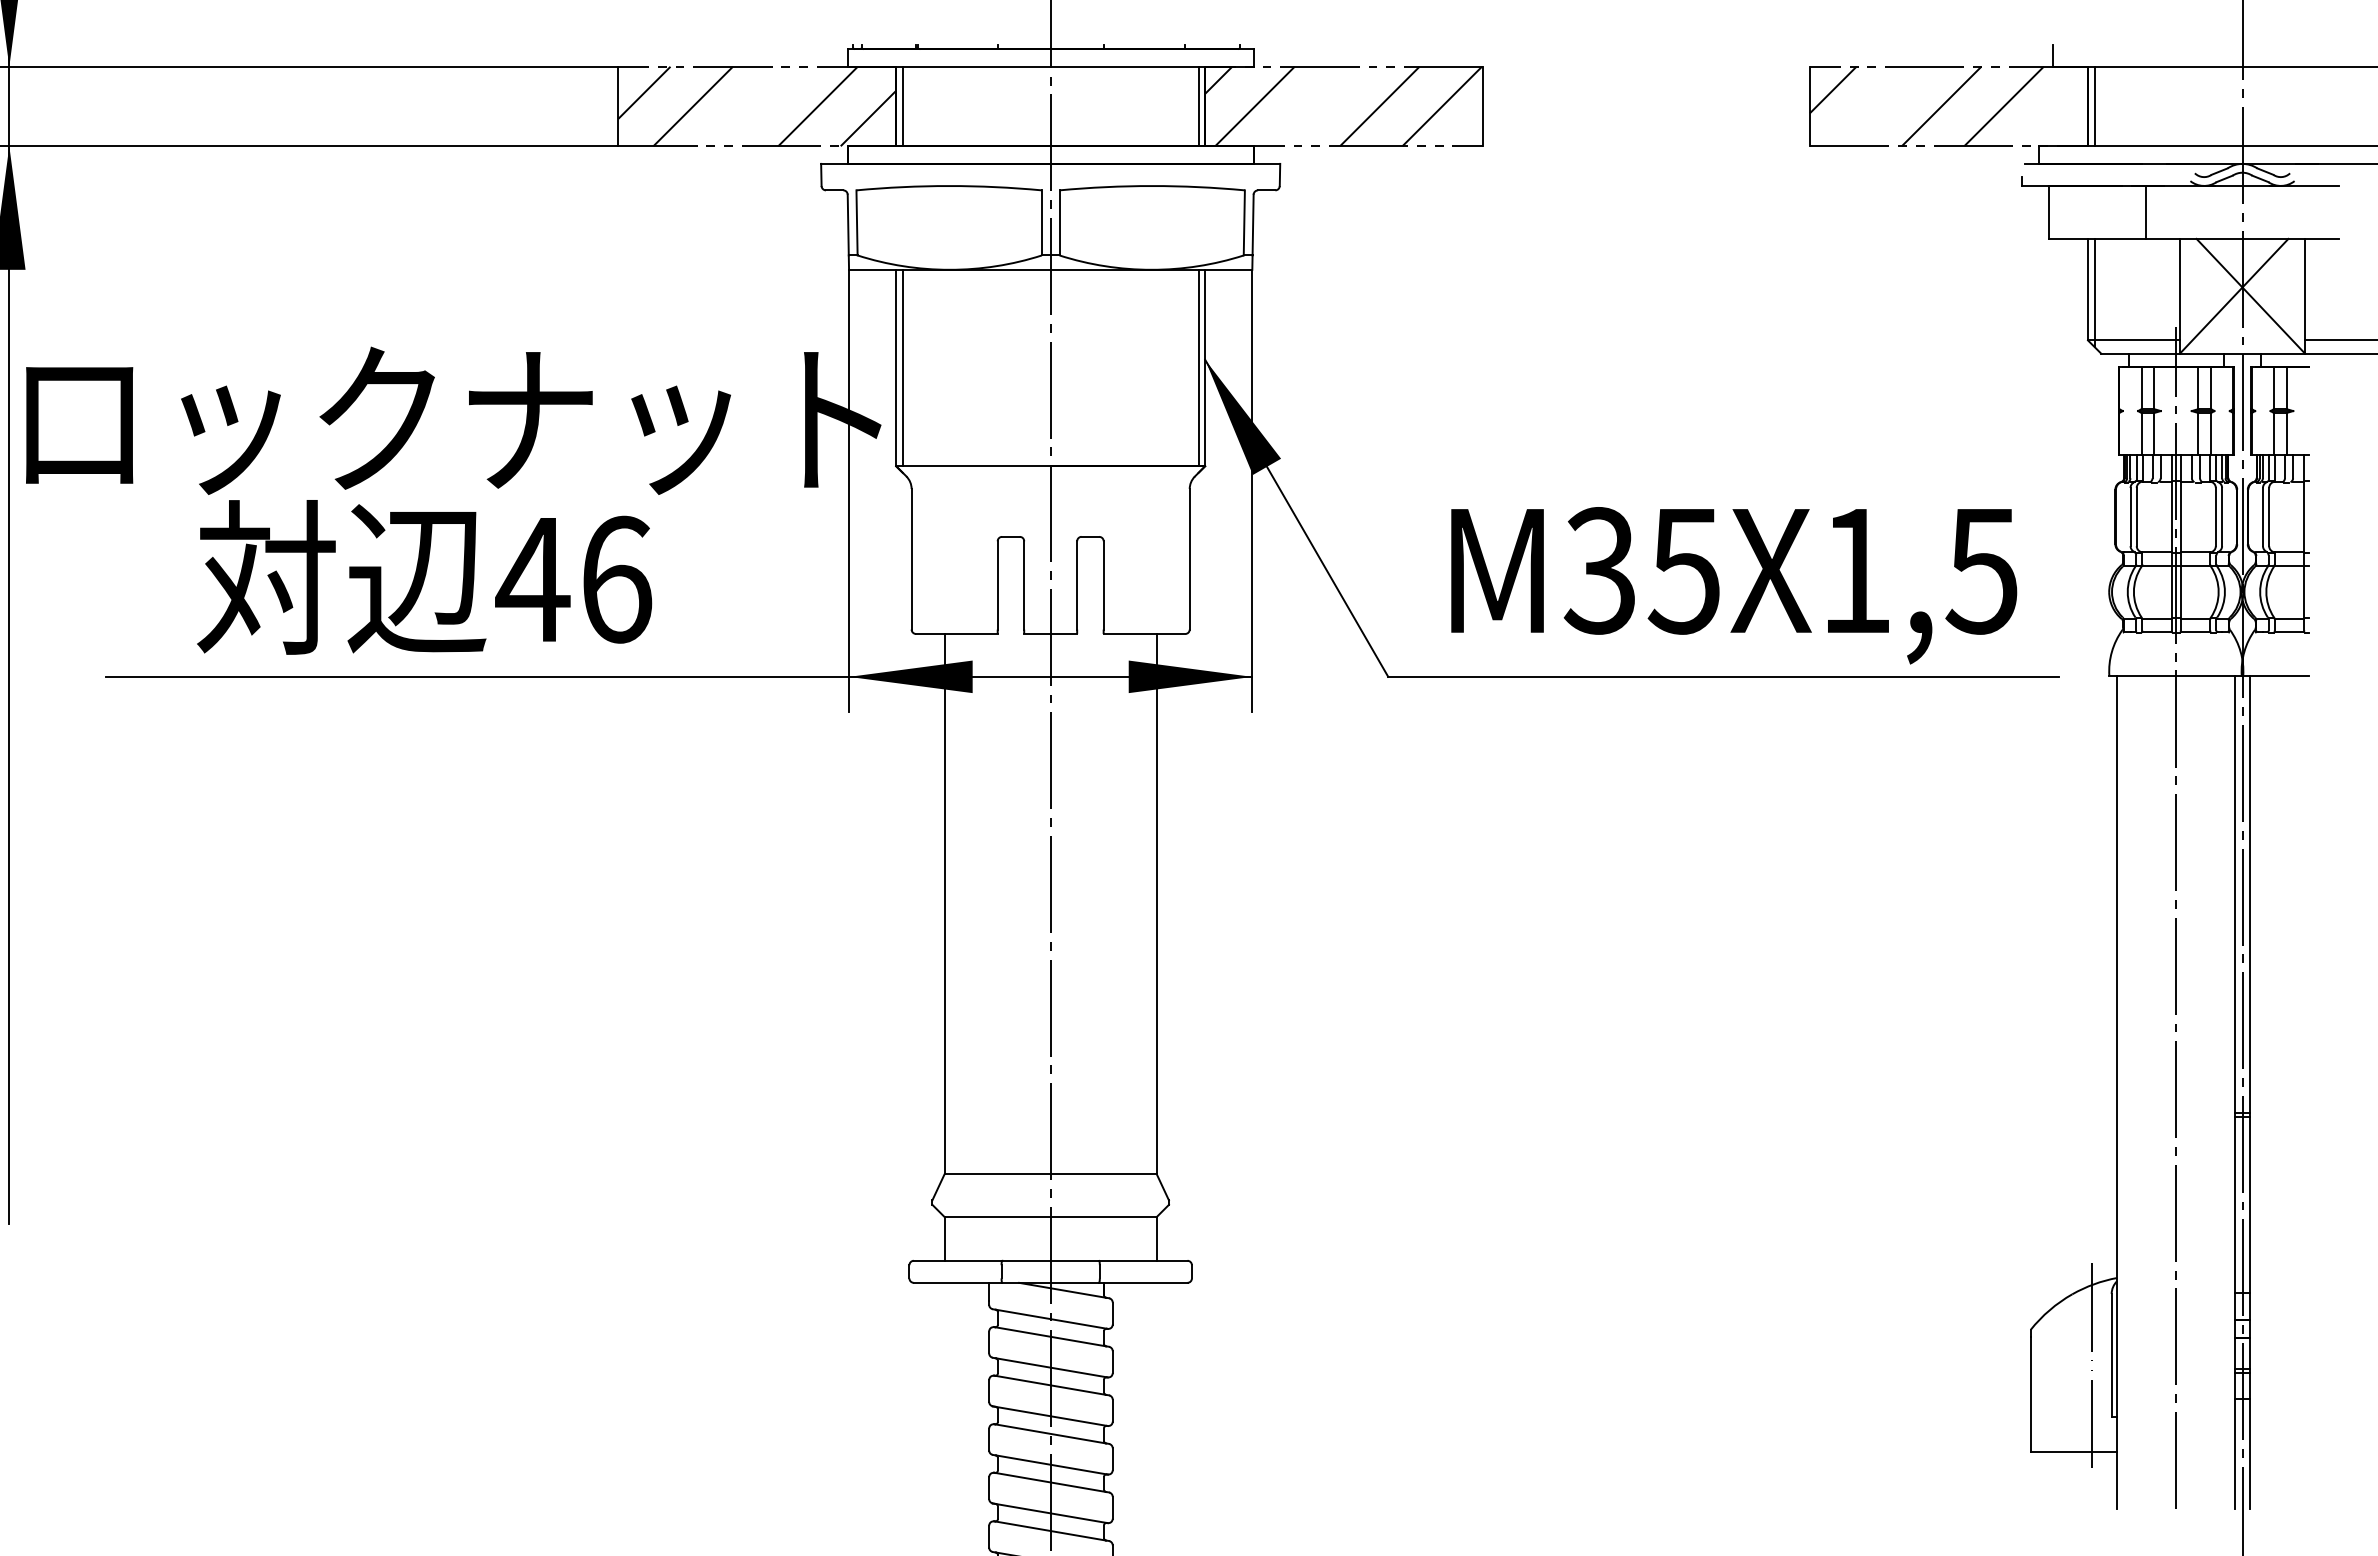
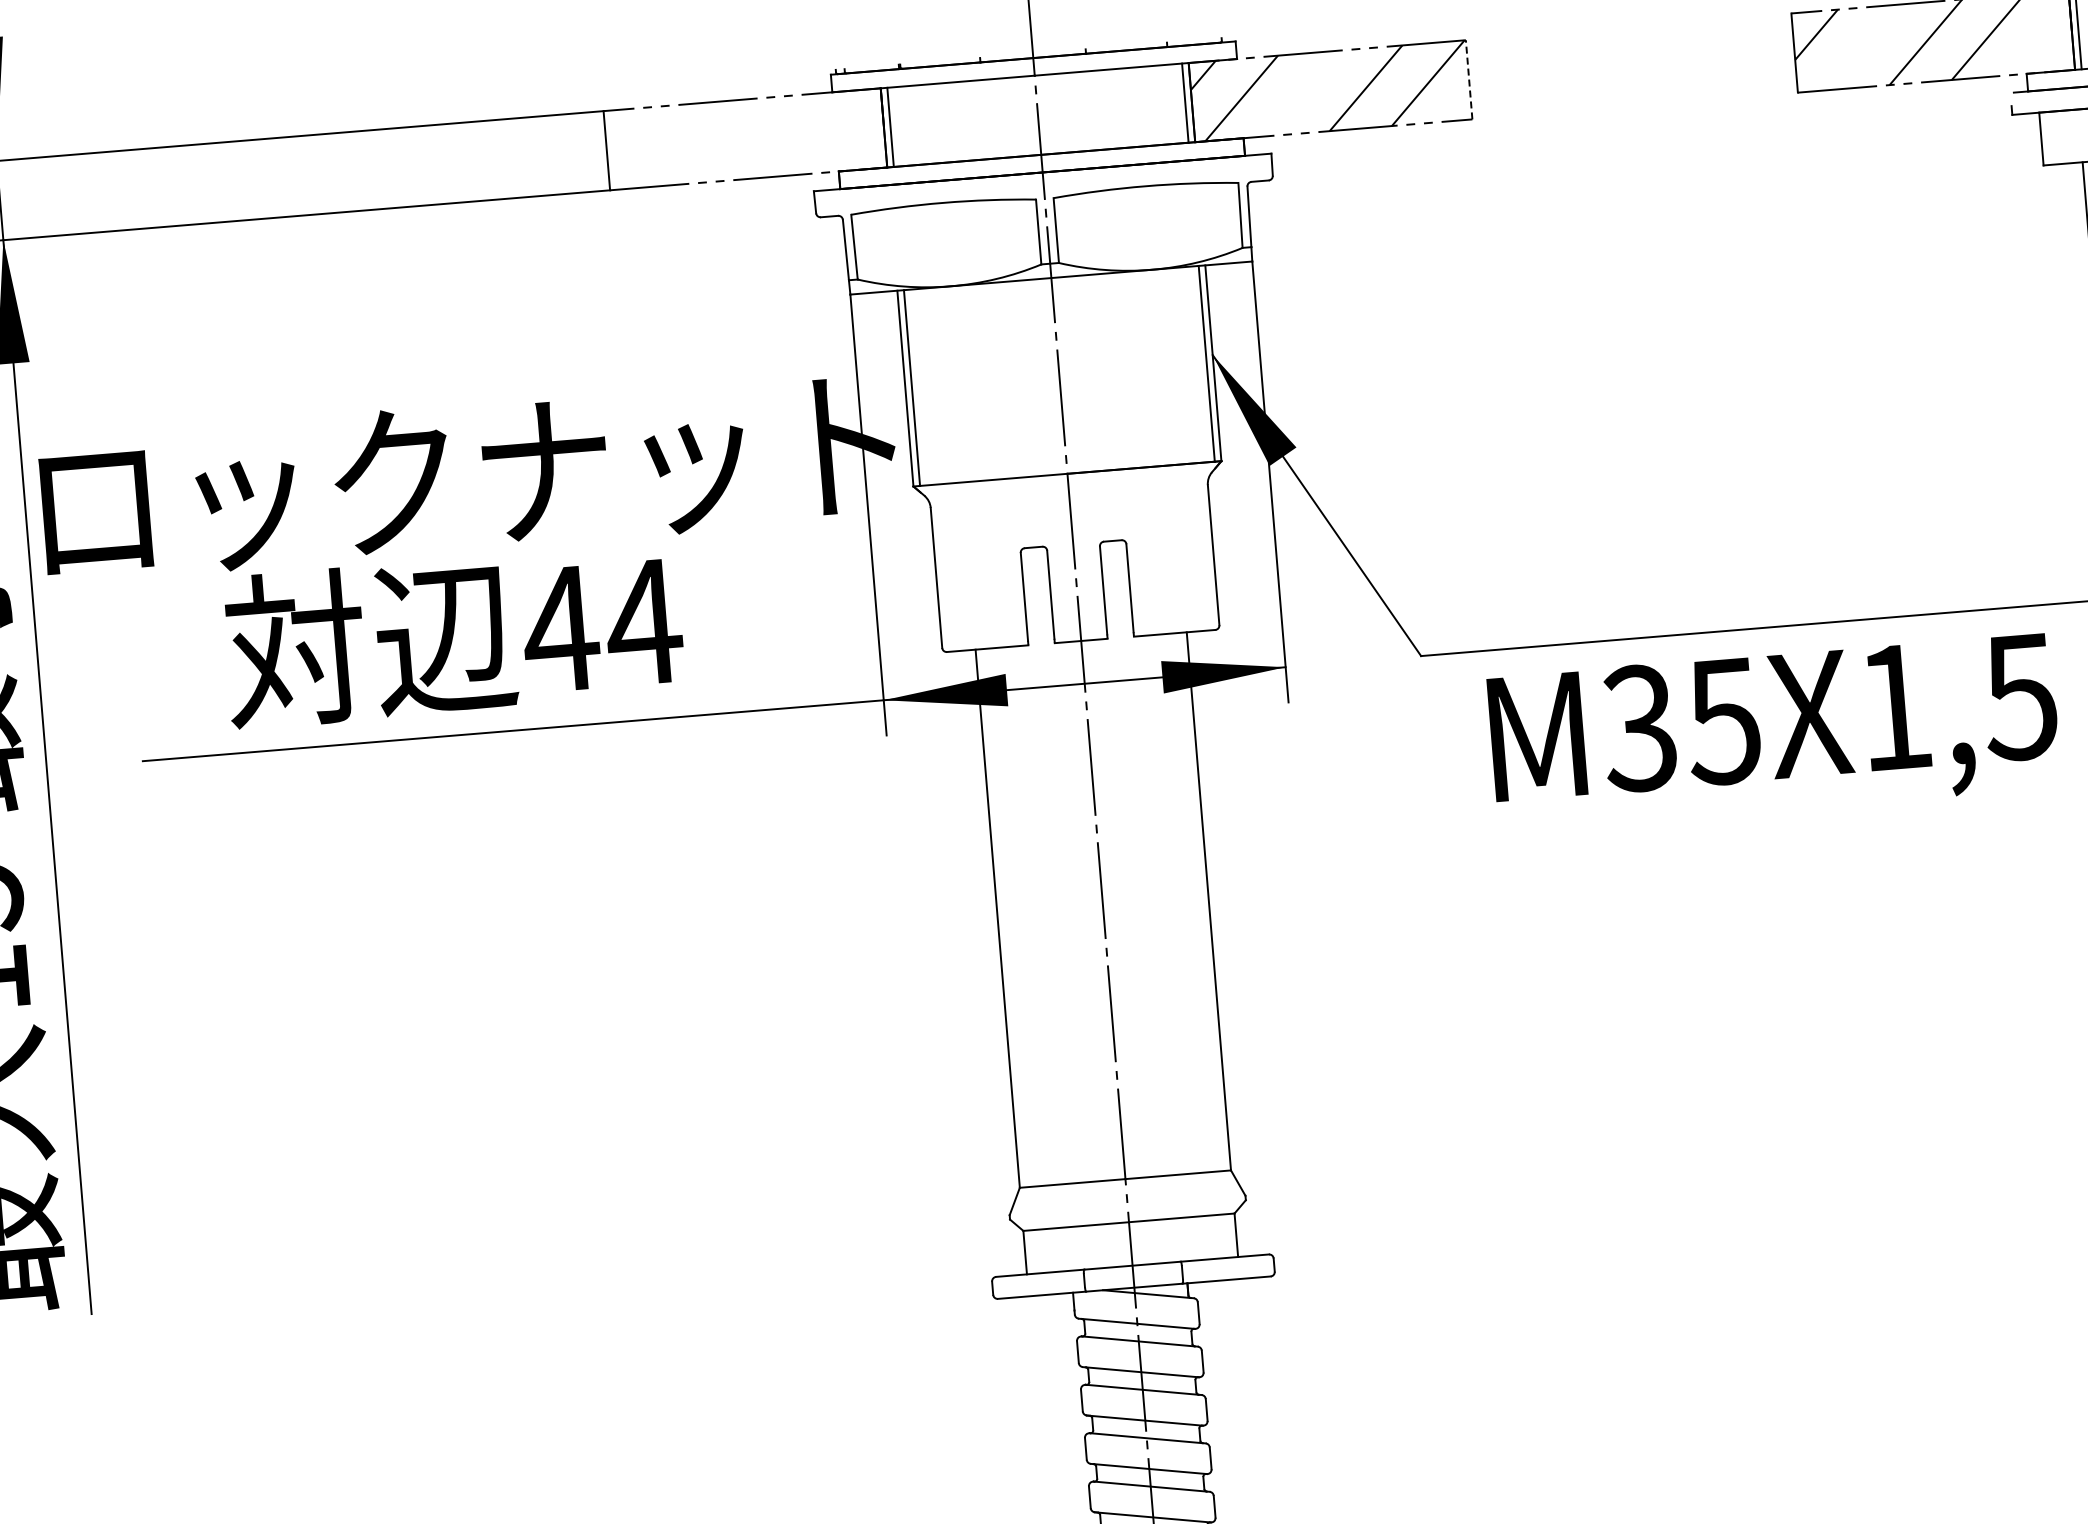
hatch: (757, 106) -> (745, 139), removed
line: (1483, 106) -> (1469, 79), solid -> dashed
text: (615, 579) -> (642, 622), 46 -> 44
text: (1734, 585) -> (1774, 731), moved

